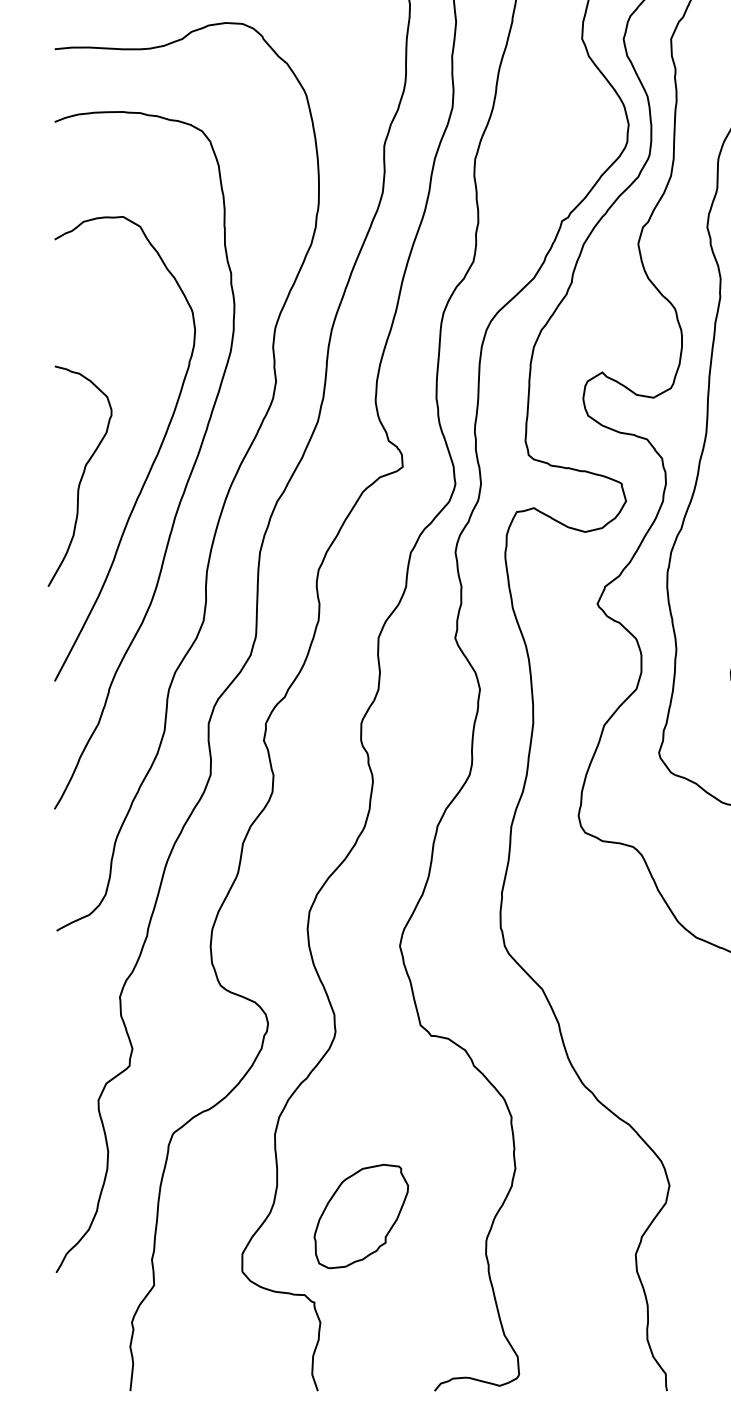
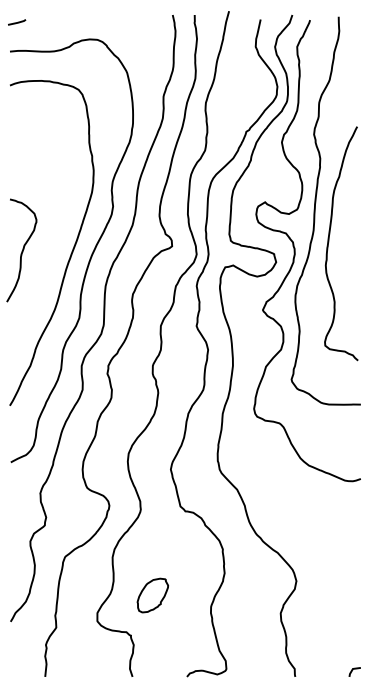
curve: (152, 458) -> (55, 242), removed
part: (360, 1216) -> (152, 595), size x0.7

